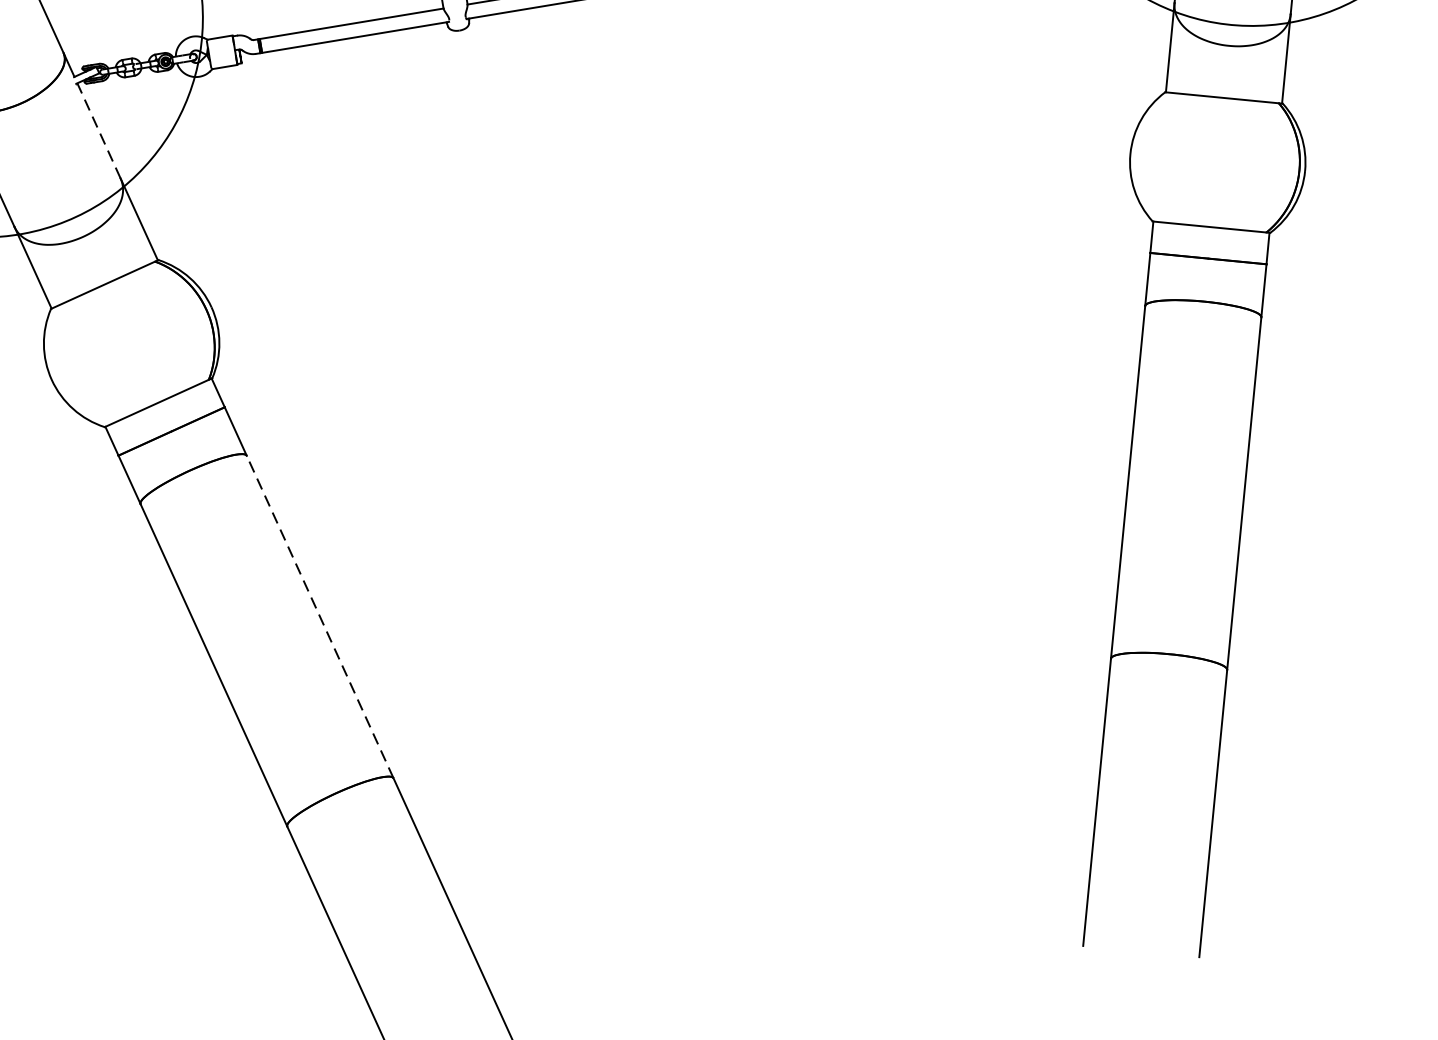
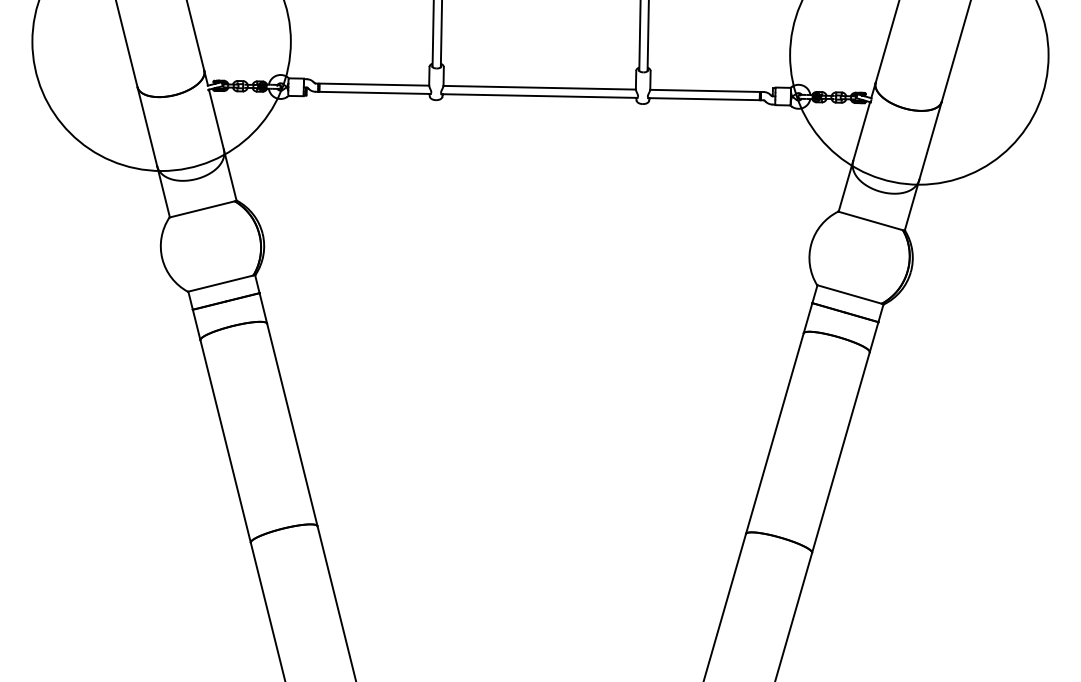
line: (99, 130) -> (216, 119), dashed -> solid
line: (320, 616) -> (292, 424), dashed -> solid

